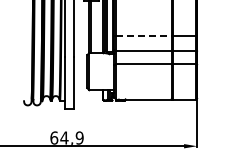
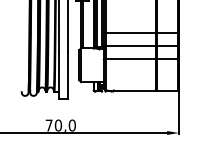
line: (144, 36) -> (131, 33), dashed -> solid
text: (66, 137) -> (60, 125), 64,9 -> 70,0

